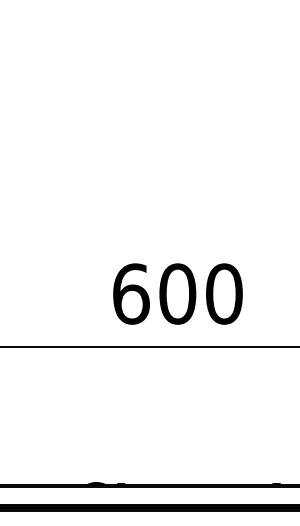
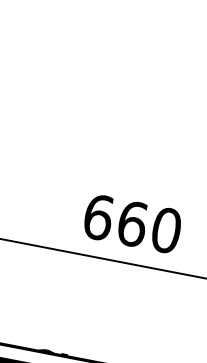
text: (177, 293) -> (132, 223), 600 -> 660

